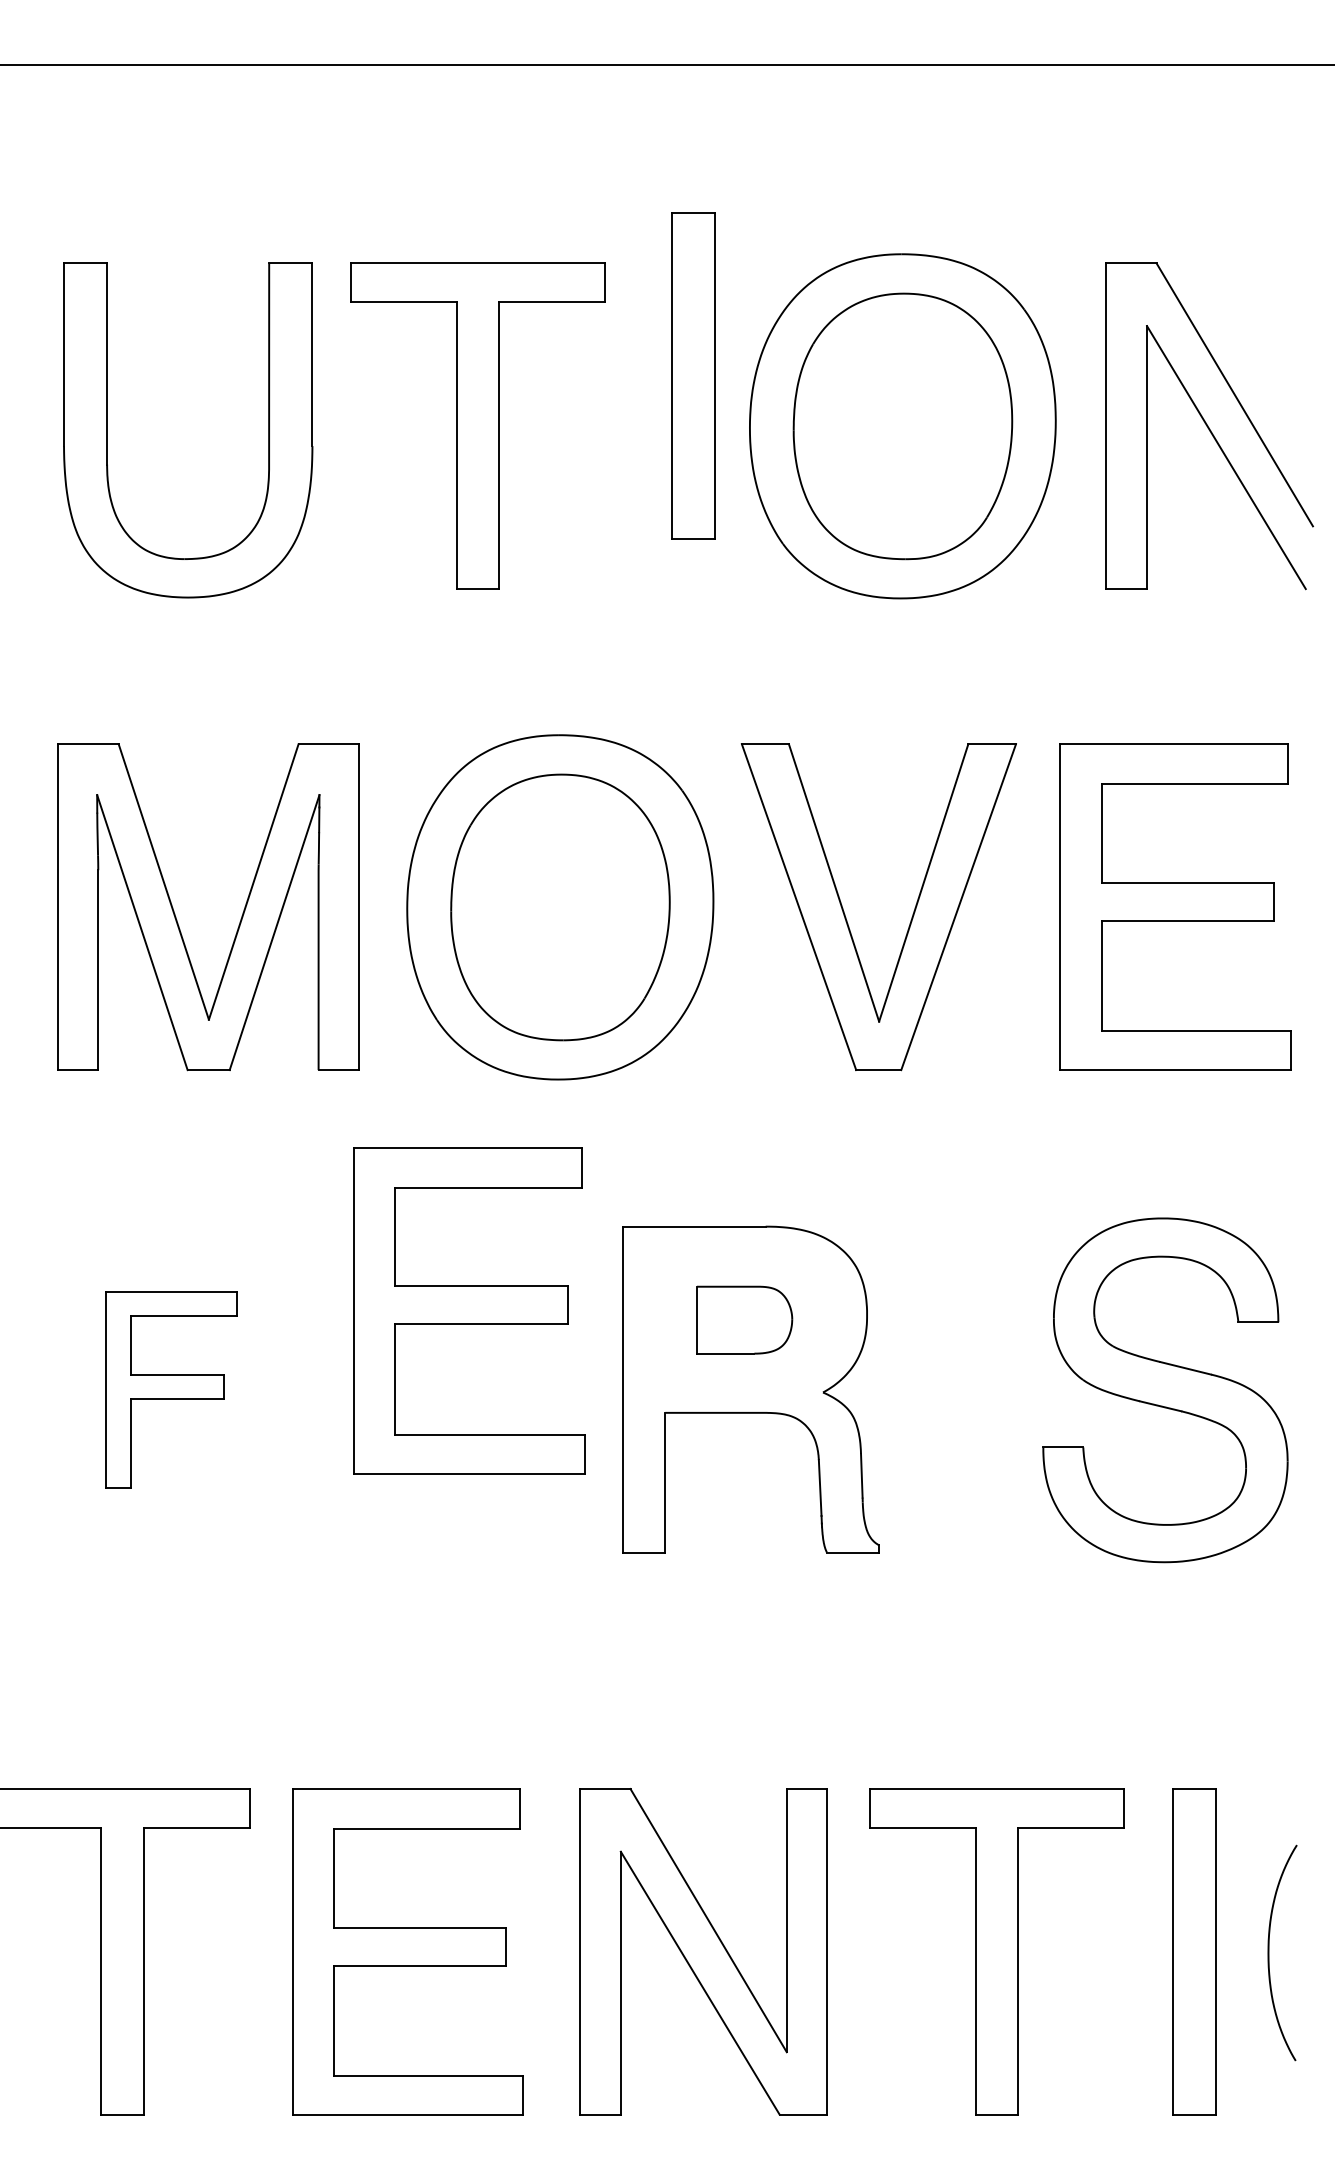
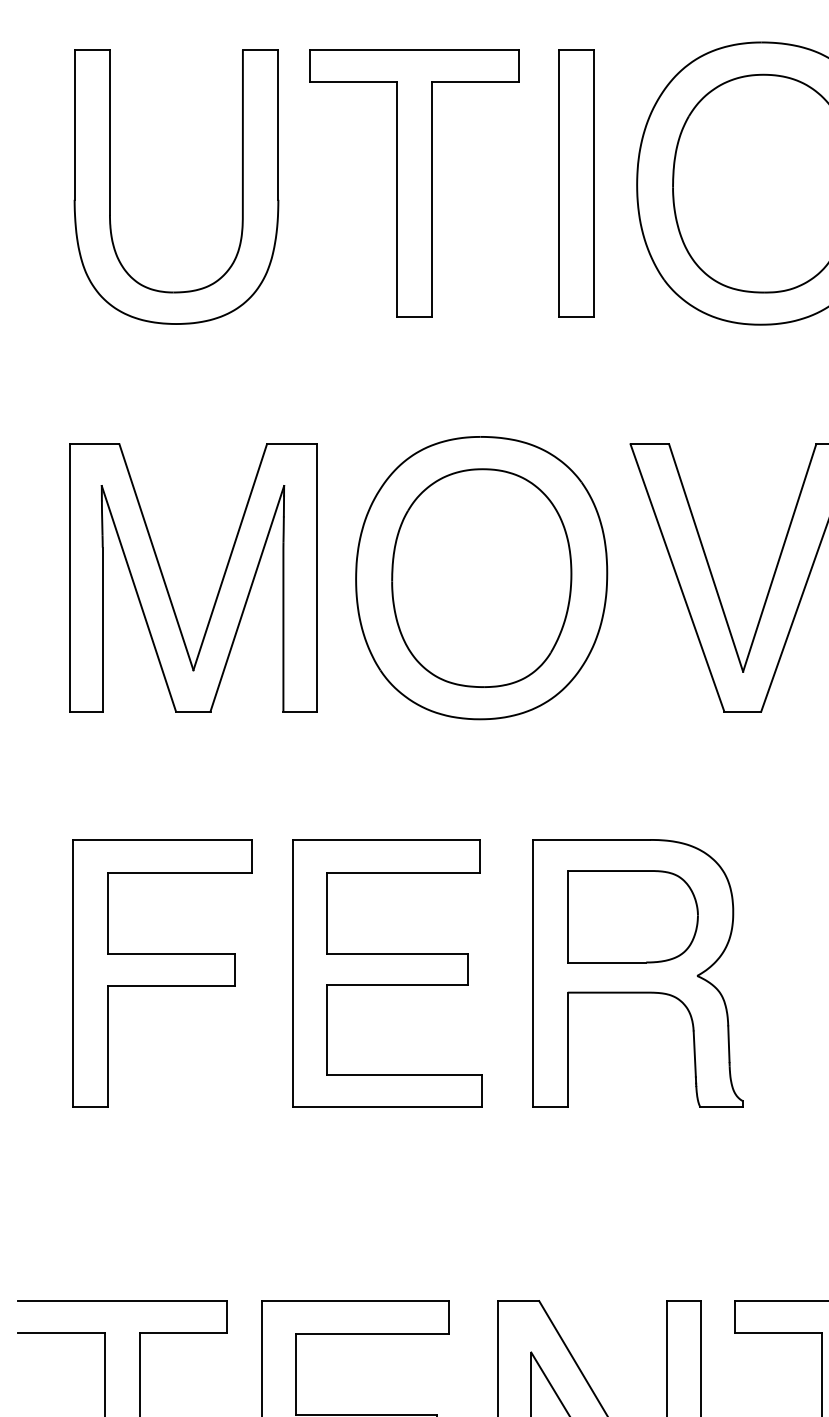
part: (693, 375) -> (576, 182), moved
part: (469, 1310) -> (387, 973), moved
part: (744, 1319) -> (632, 916), size x1.67
part: (170, 1389) -> (161, 973), size x1.67

